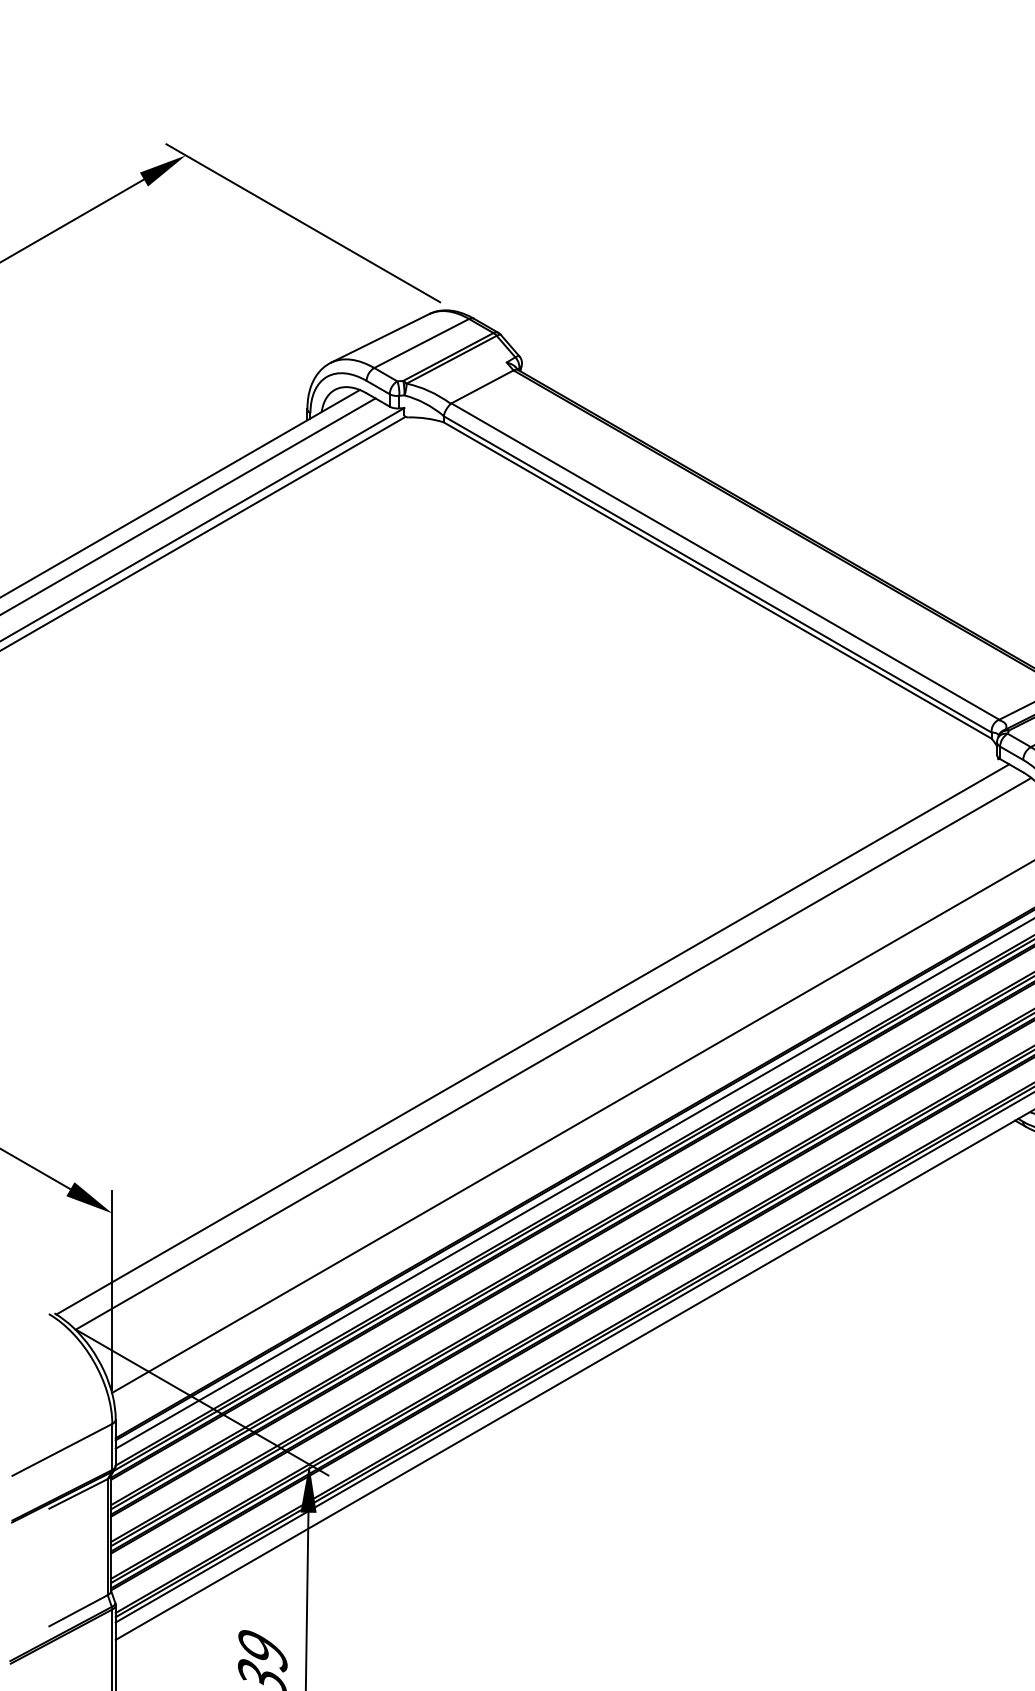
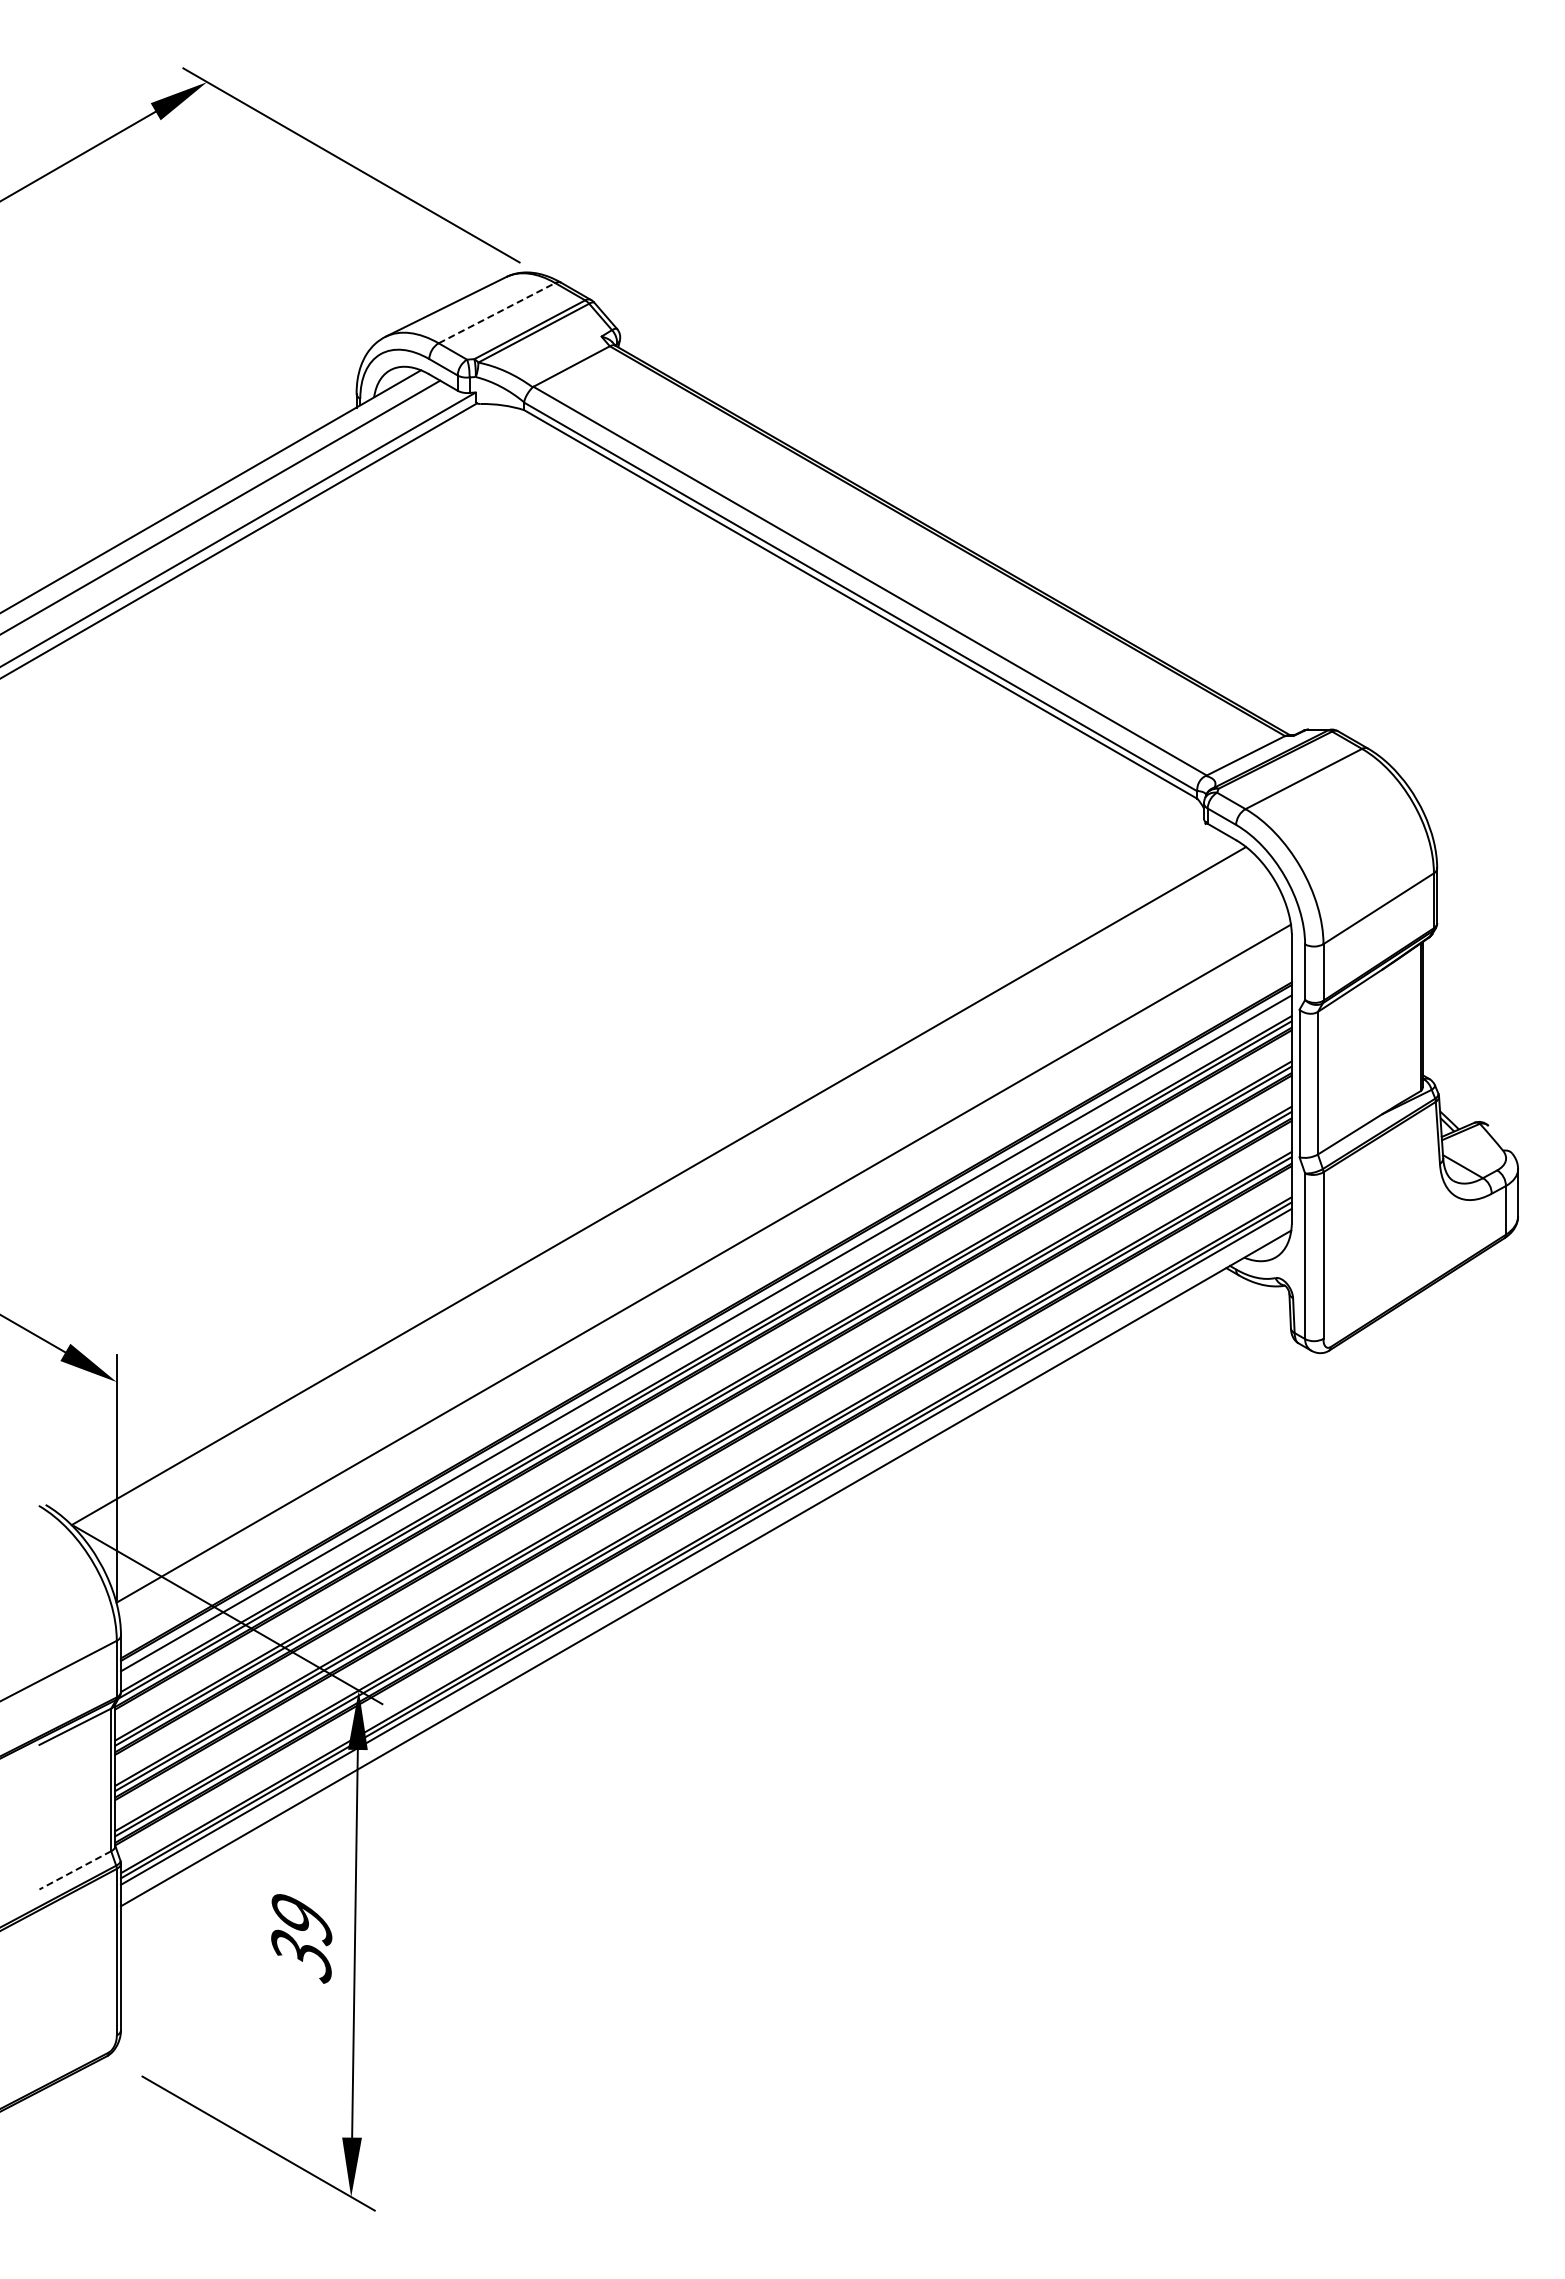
line: (422, 343) -> (497, 313), solid -> dashed
line: (532, 1039) -> (633, 1168), removed
line: (78, 1610) -> (75, 1870), solid -> dashed

